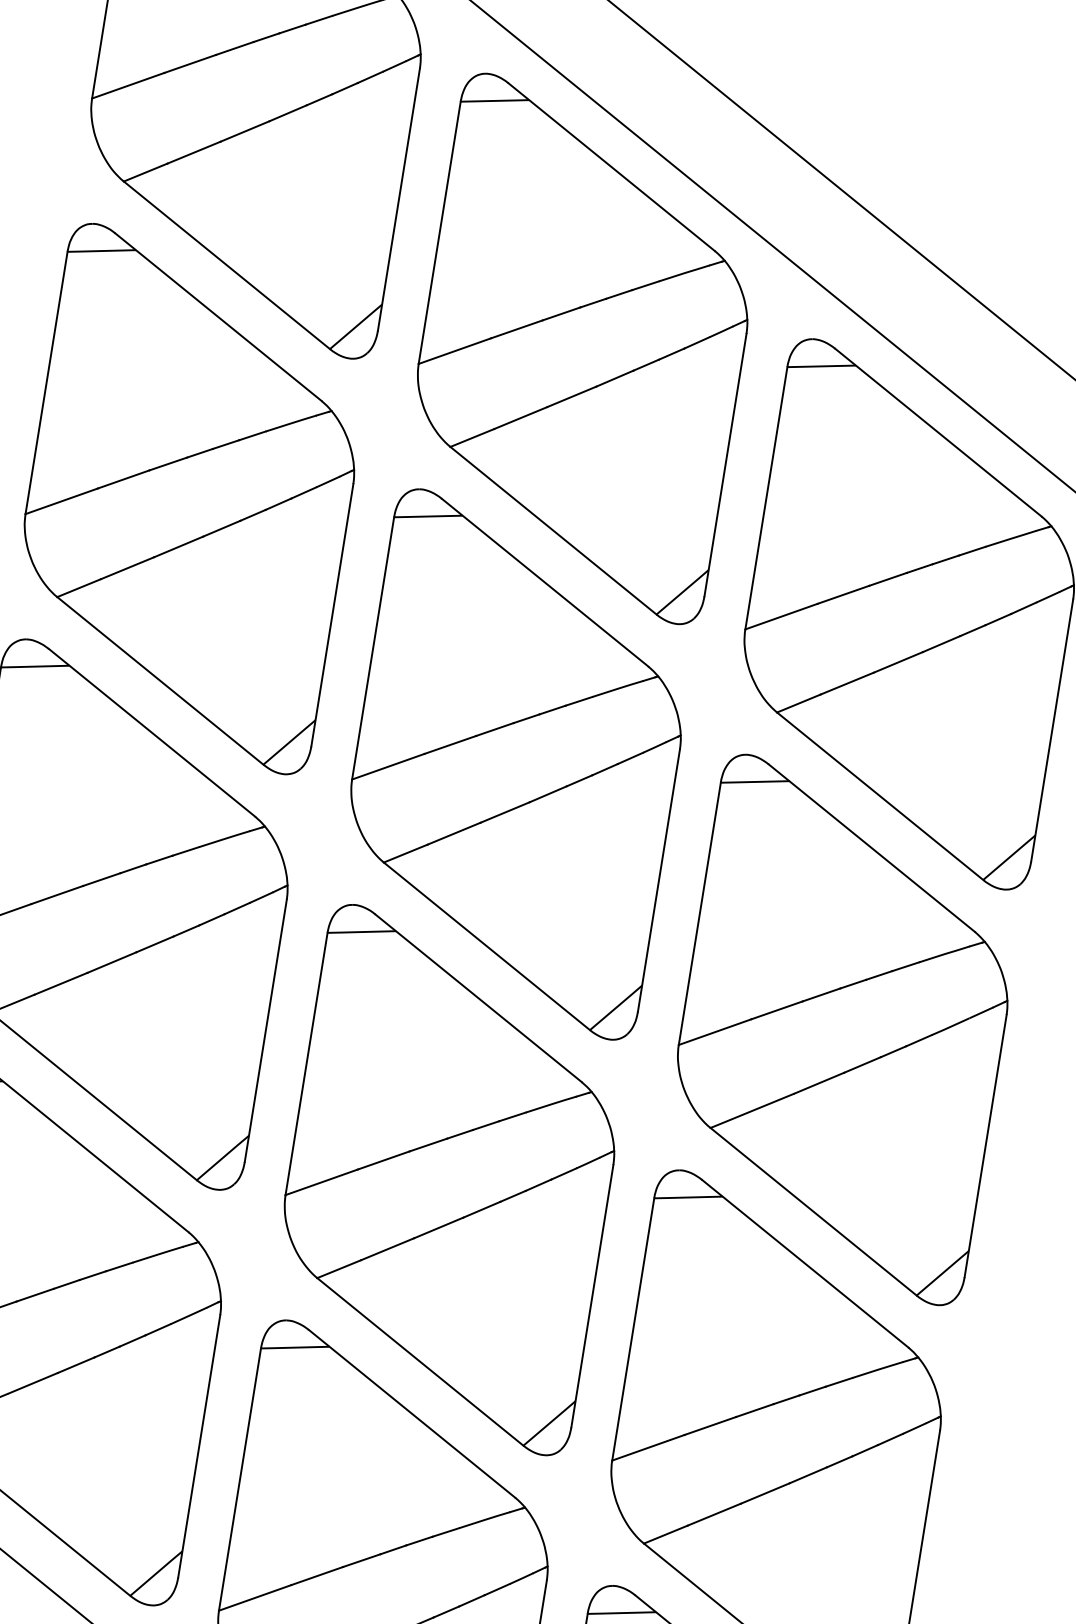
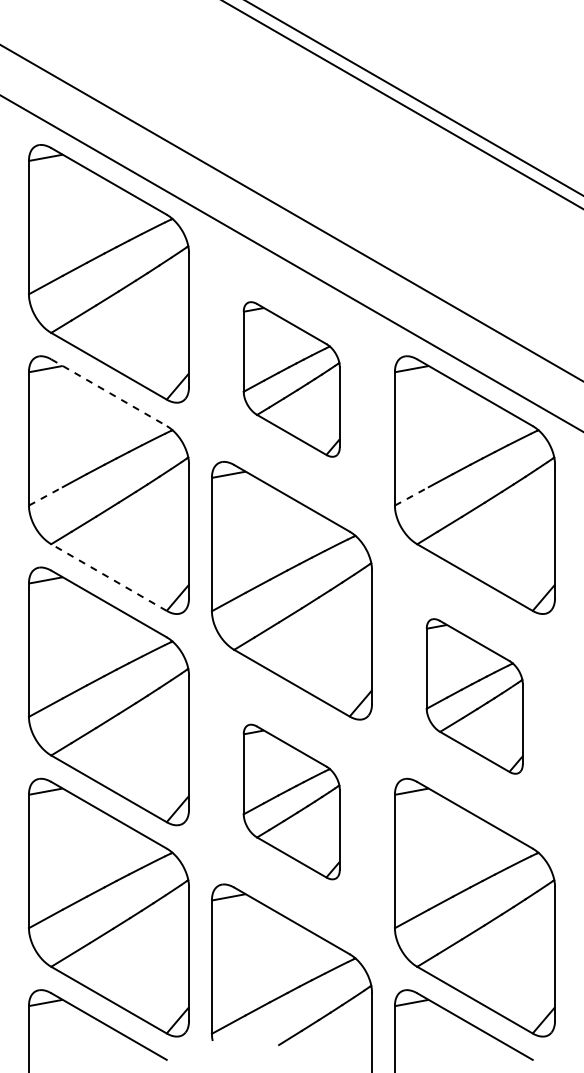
line: (219, 317) -> (109, 392), solid -> dashed
part: (581, 348) -> (291, 379), size x0.6
line: (62, 501) -> (46, 496), solid -> dashed
line: (782, 617) -> (412, 496), solid -> dashed
line: (161, 680) -> (109, 577), solid -> dashed
part: (841, 1029) -> (474, 696), size x0.6
part: (448, 1178) -> (291, 801), size x0.6

